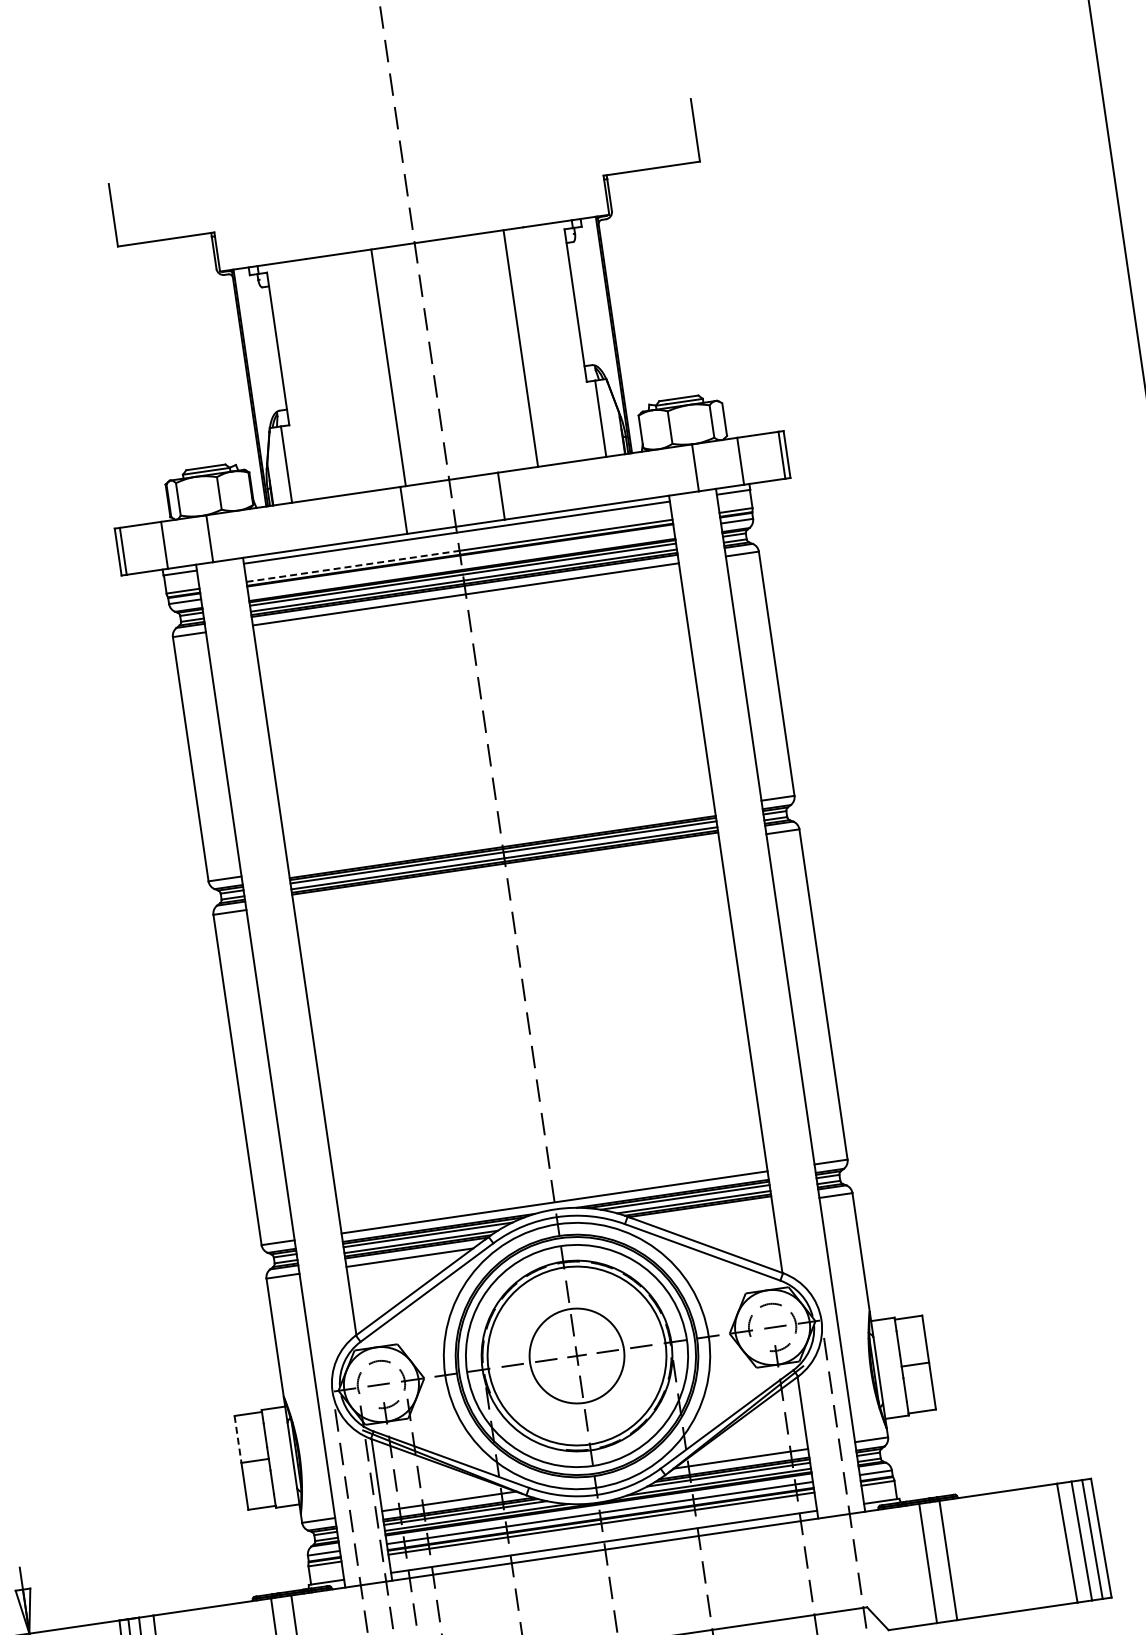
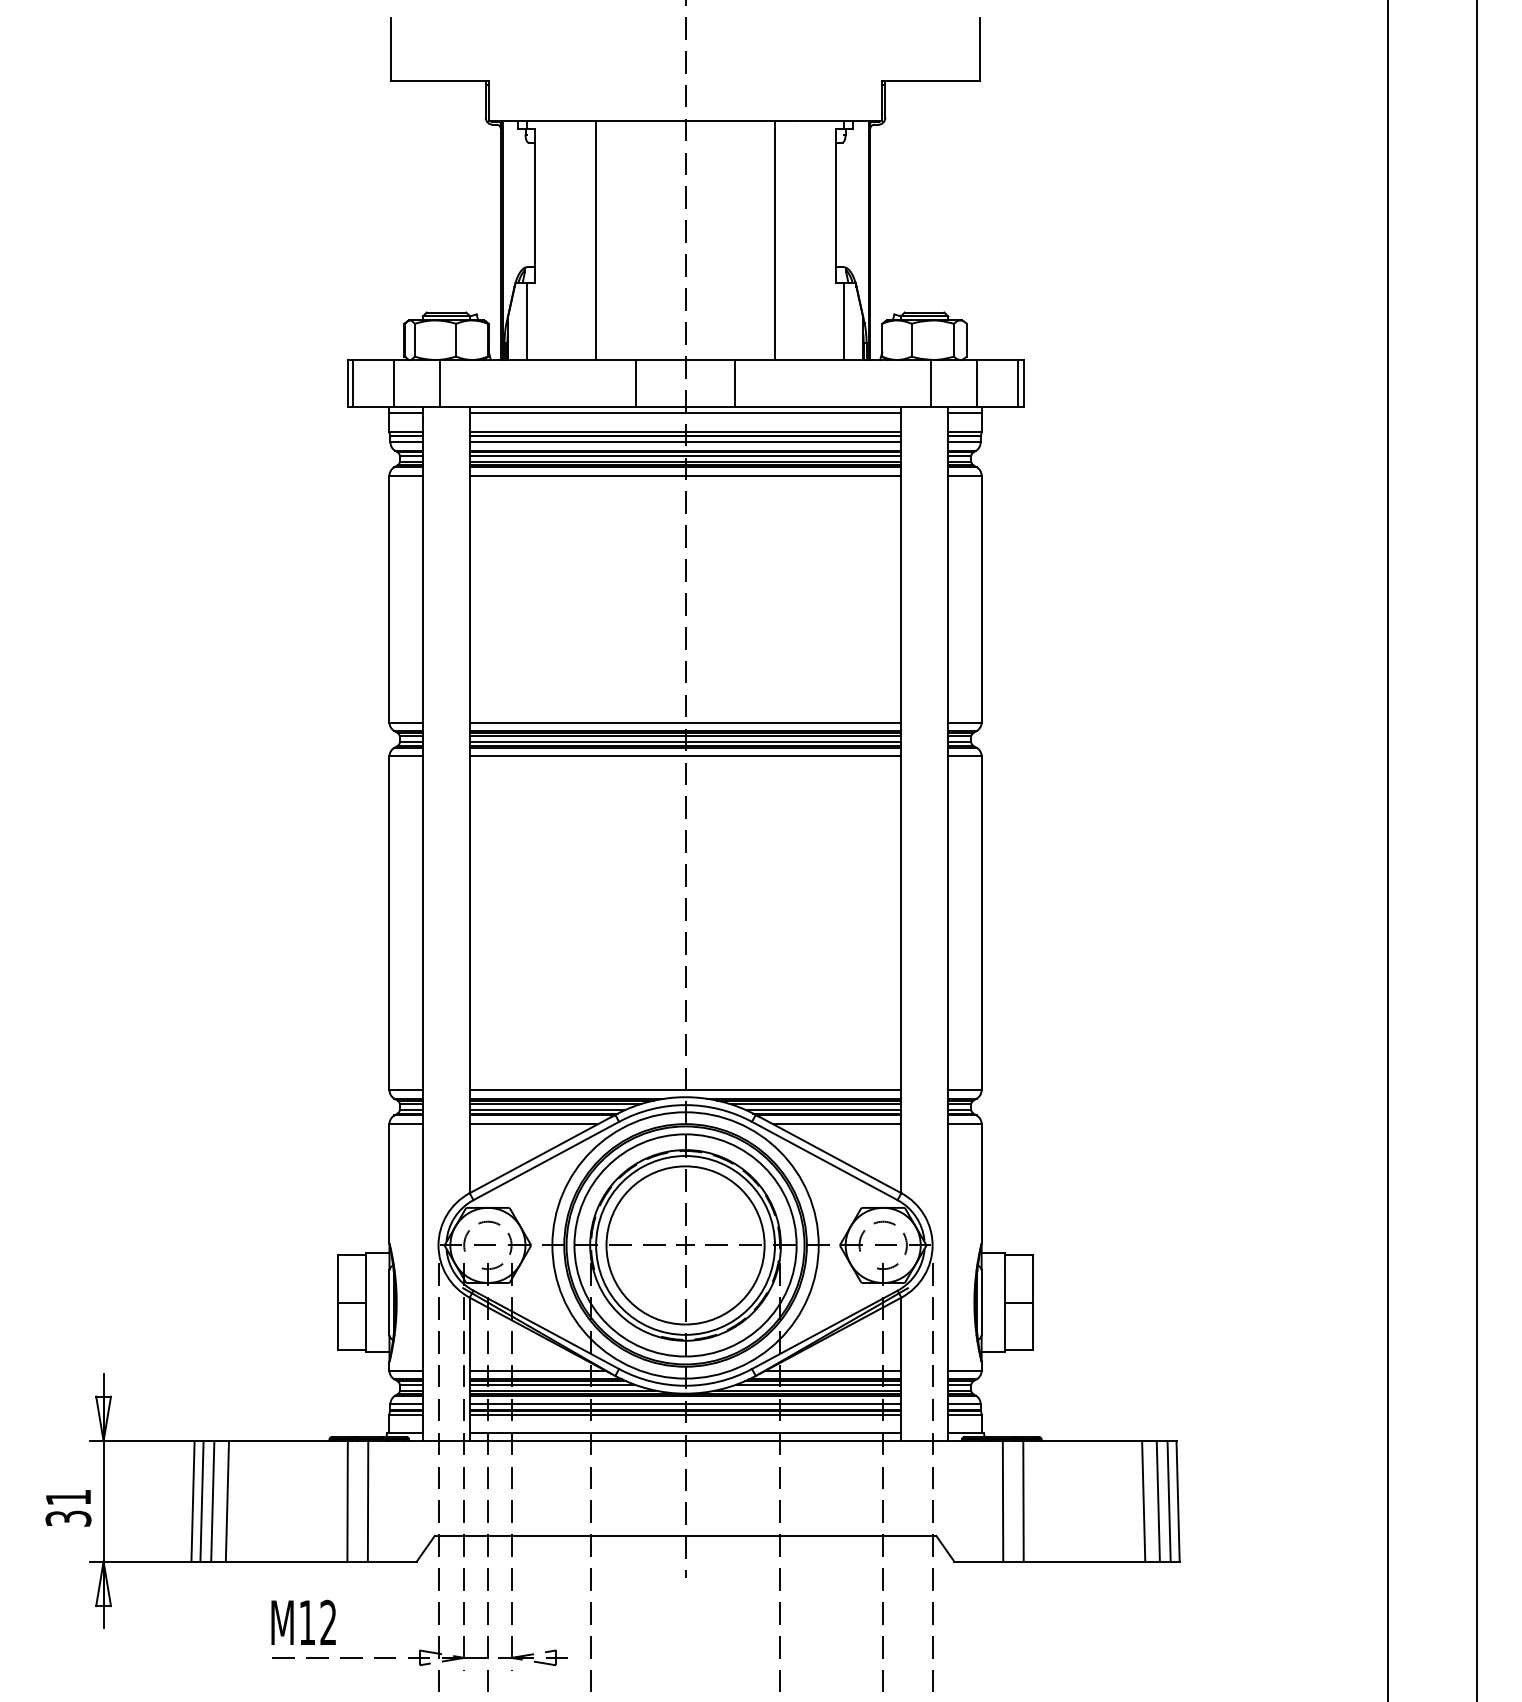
line: (388, 366) -> (595, 239), moved
line: (461, 561) -> (685, 442), added
line: (352, 566) -> (577, 431), dashed -> solid
line: (501, 838) -> (685, 722), added
line: (506, 872) -> (685, 756), added
line: (708, 1214) -> (836, 1124), added
circle: (576, 1356) -> (685, 1245), size x1.67
line: (238, 1439) -> (338, 1279), dashed -> solid

